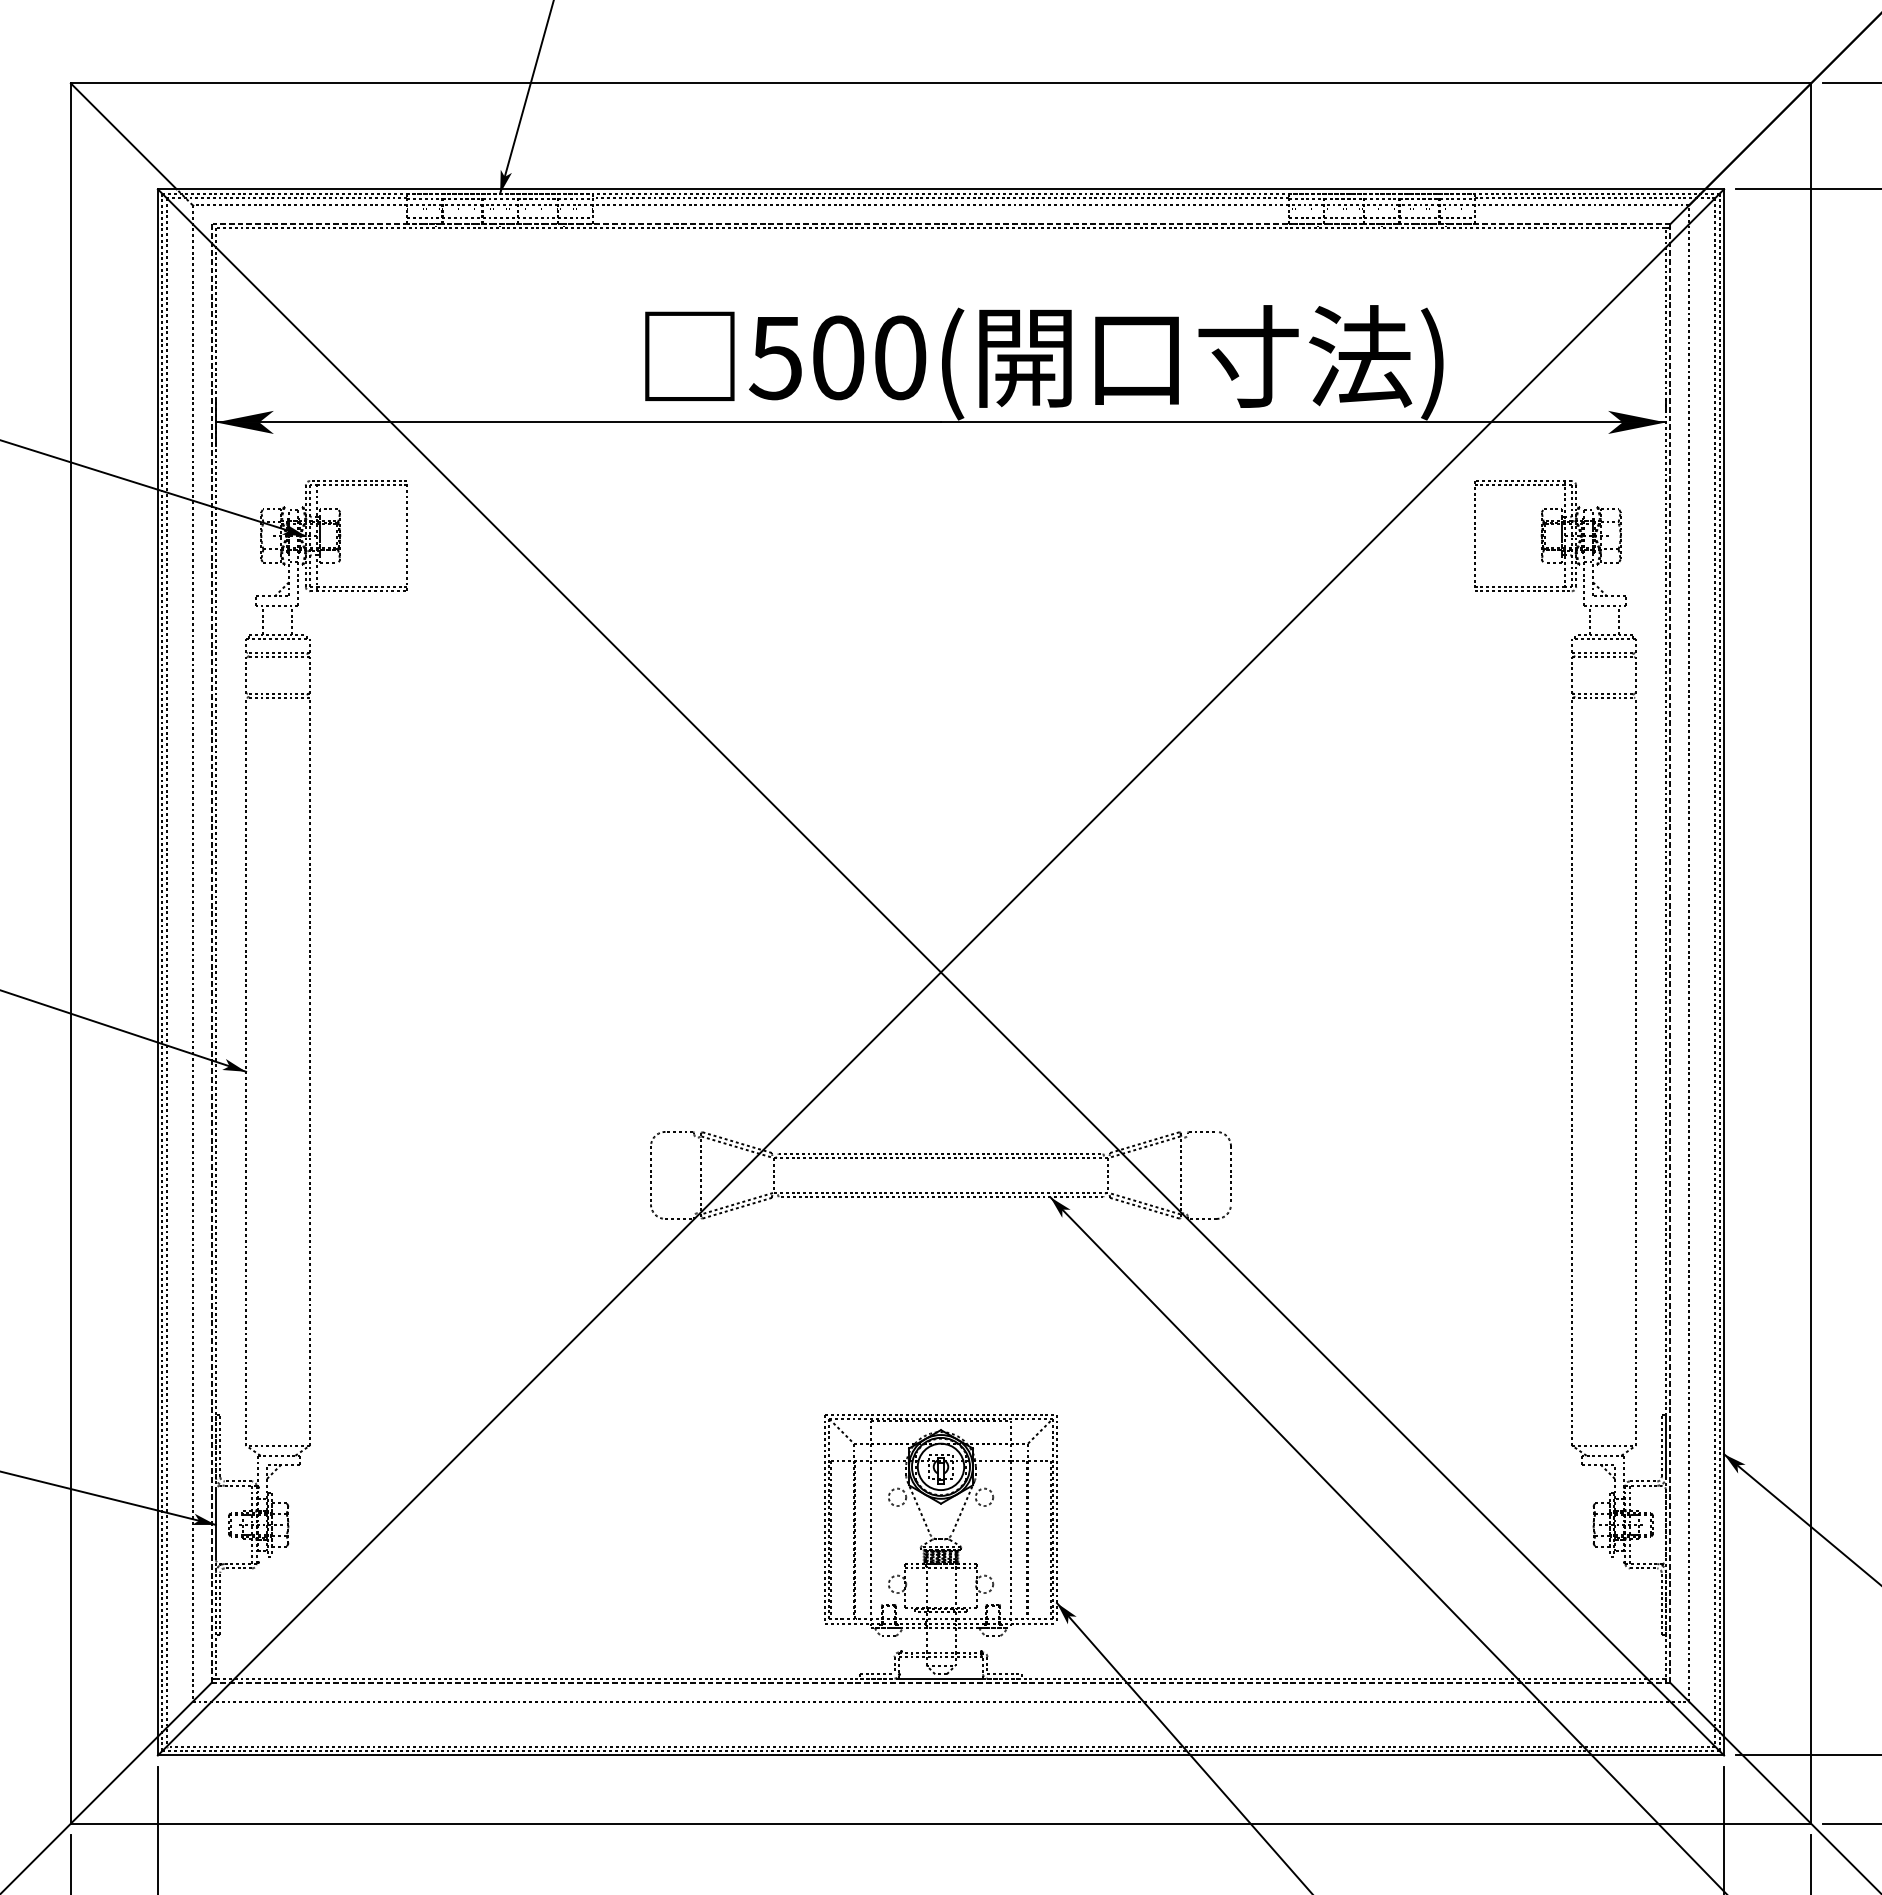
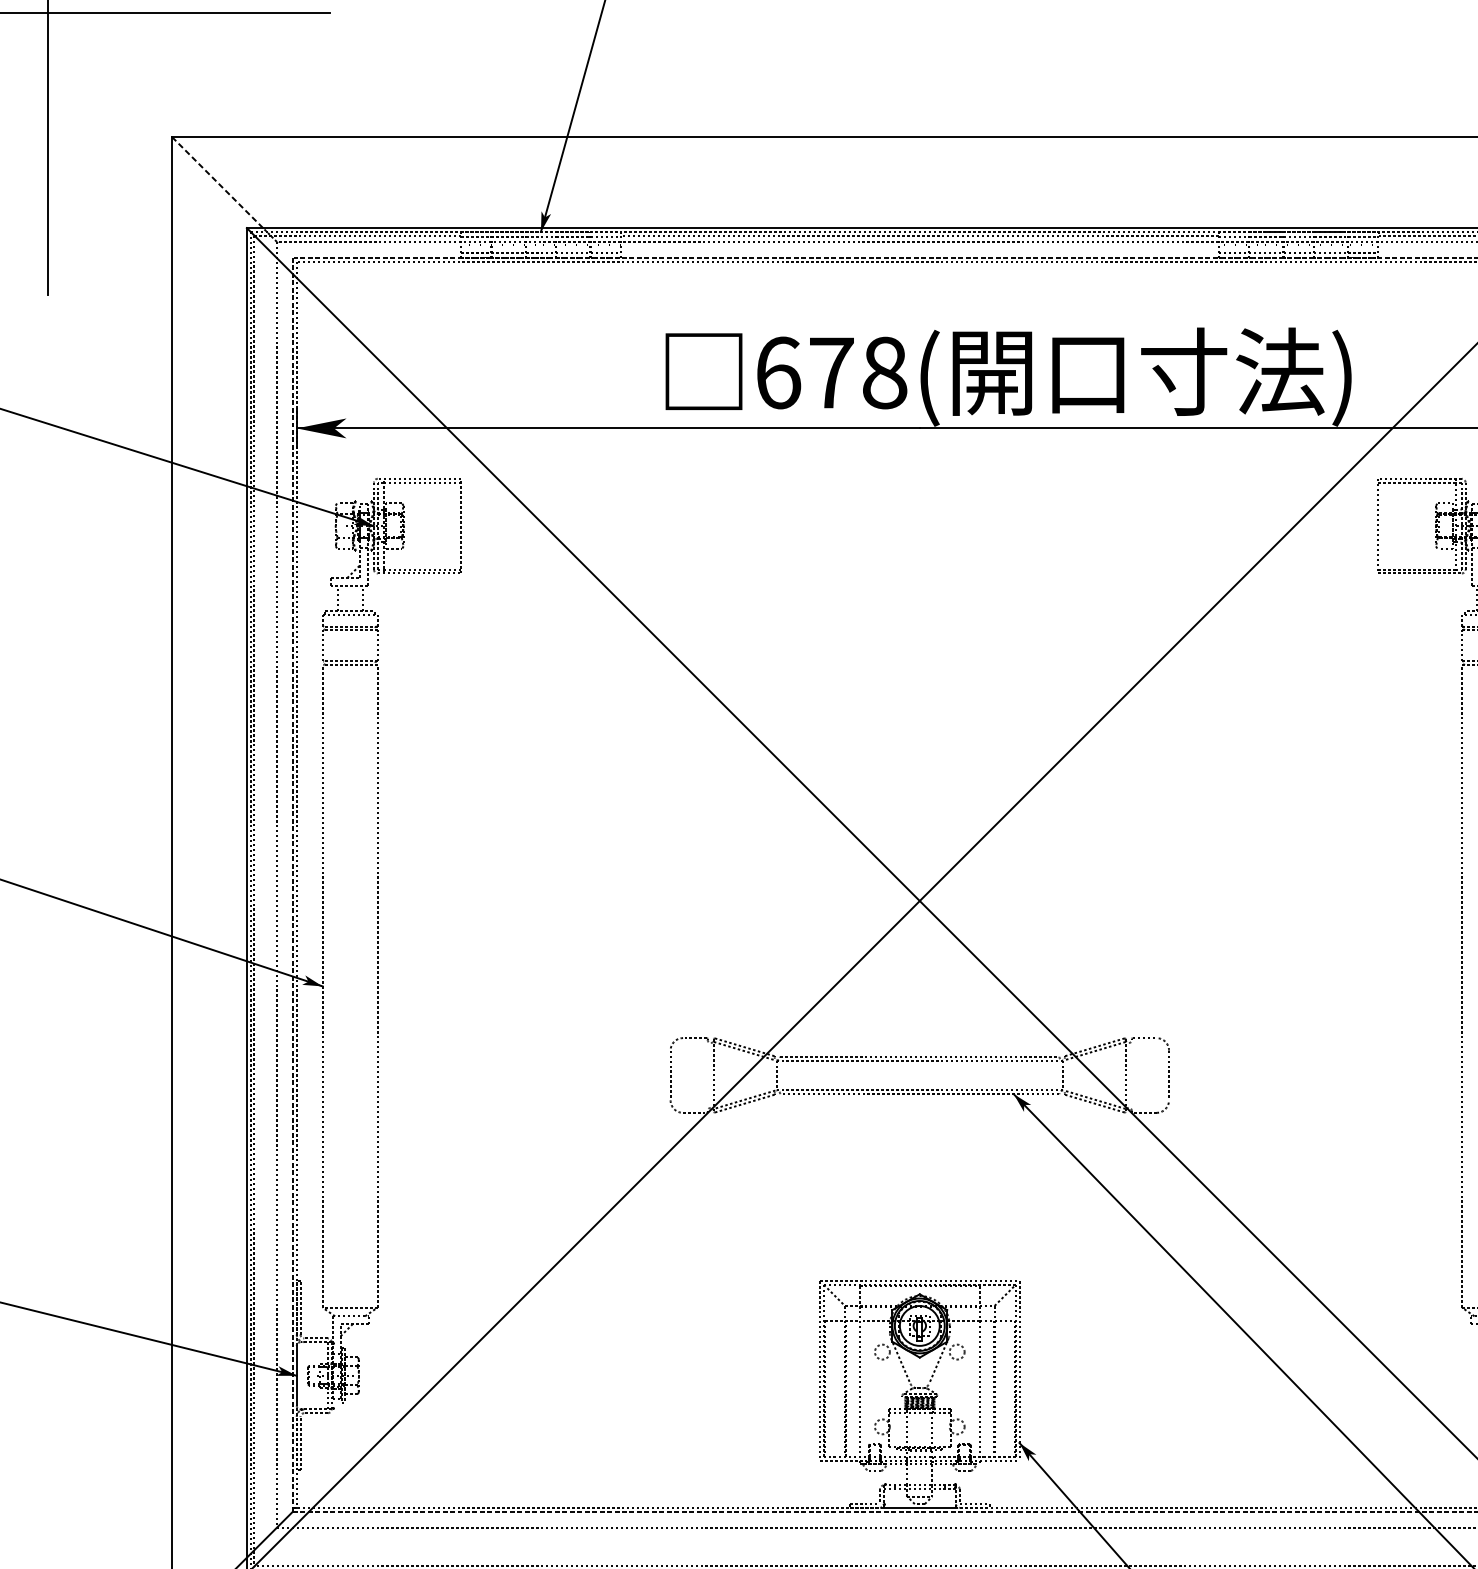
line: (123, 136) -> (217, 182), solid -> dashed
text: (837, 357) -> (830, 372), 500( -> 678(

